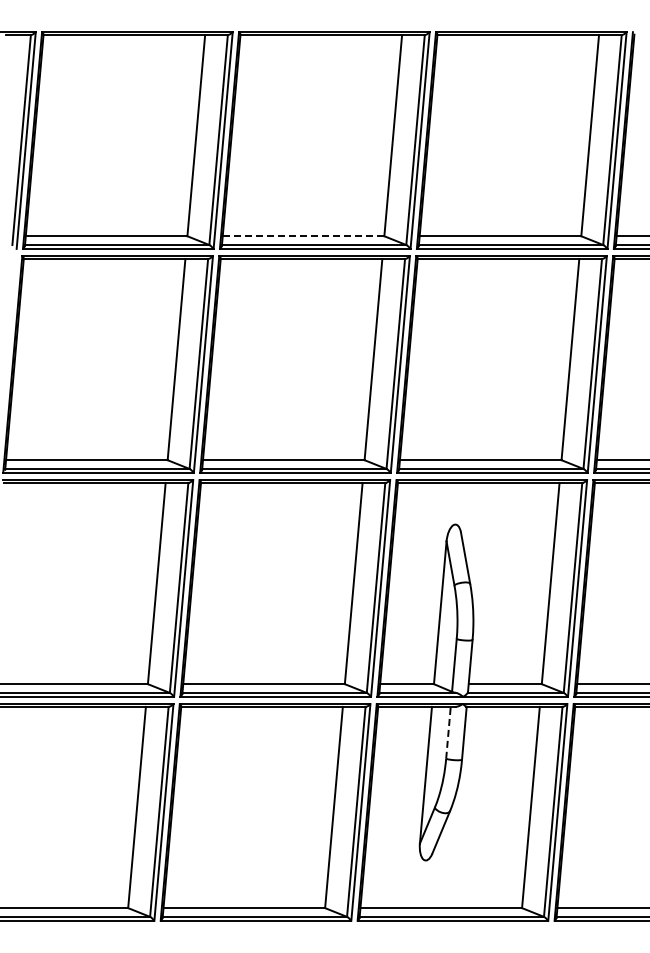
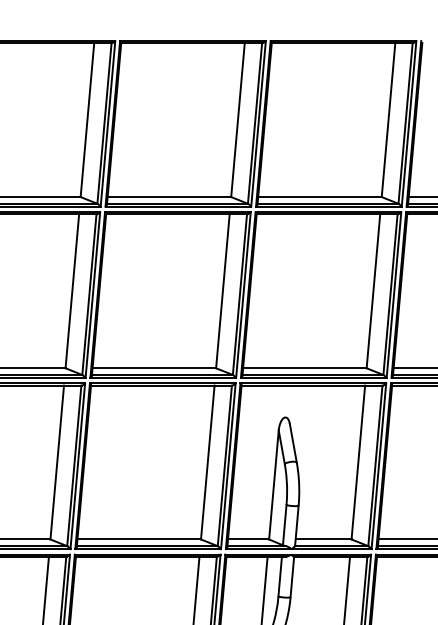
line: (303, 236) -> (169, 197), dashed -> solid
line: (448, 732) -> (280, 576), dashed -> solid

